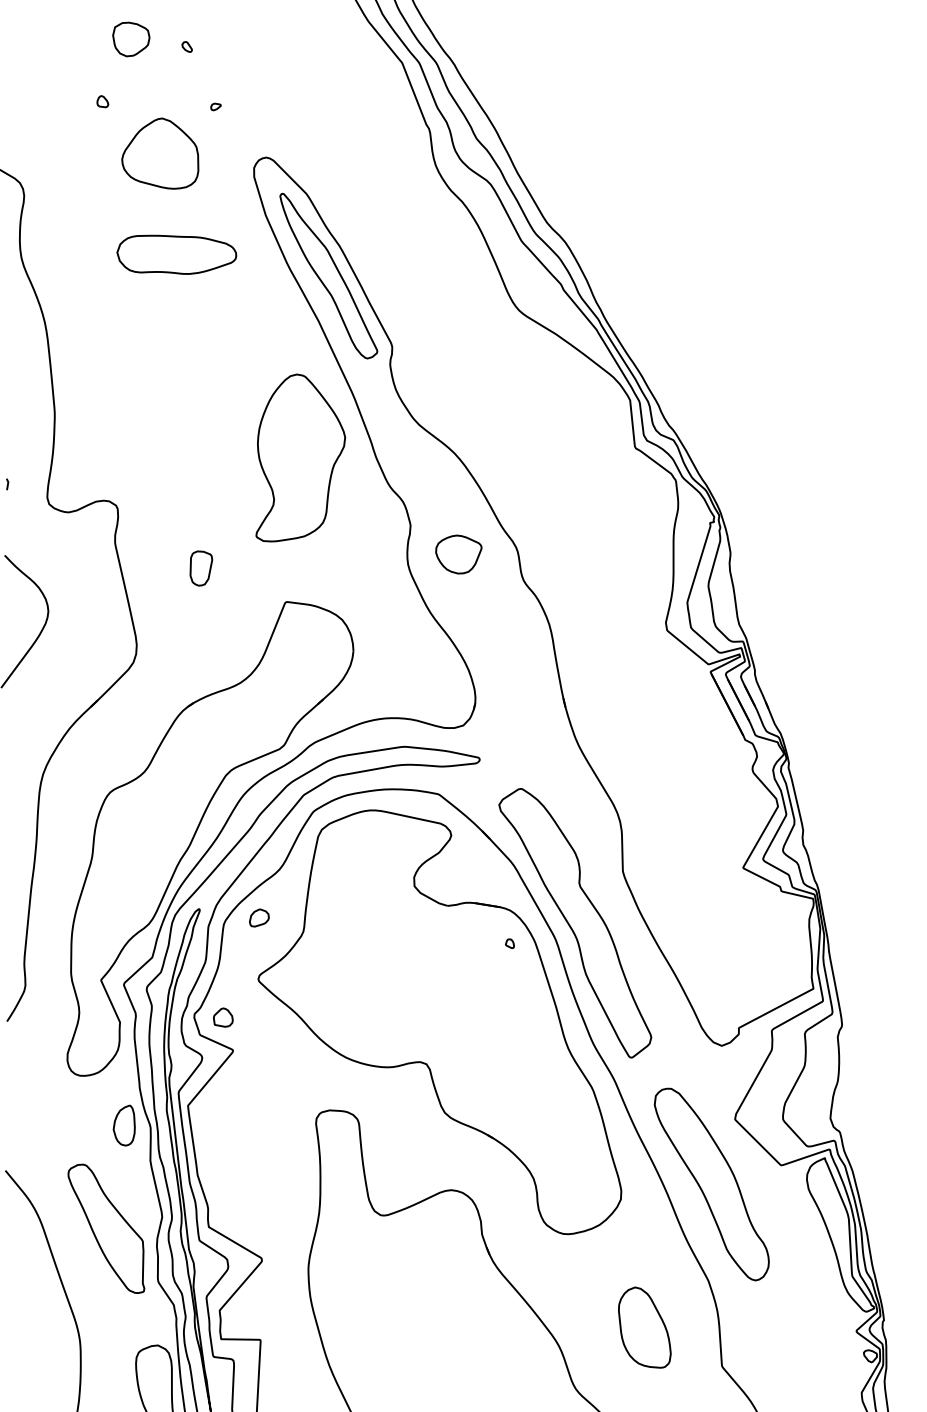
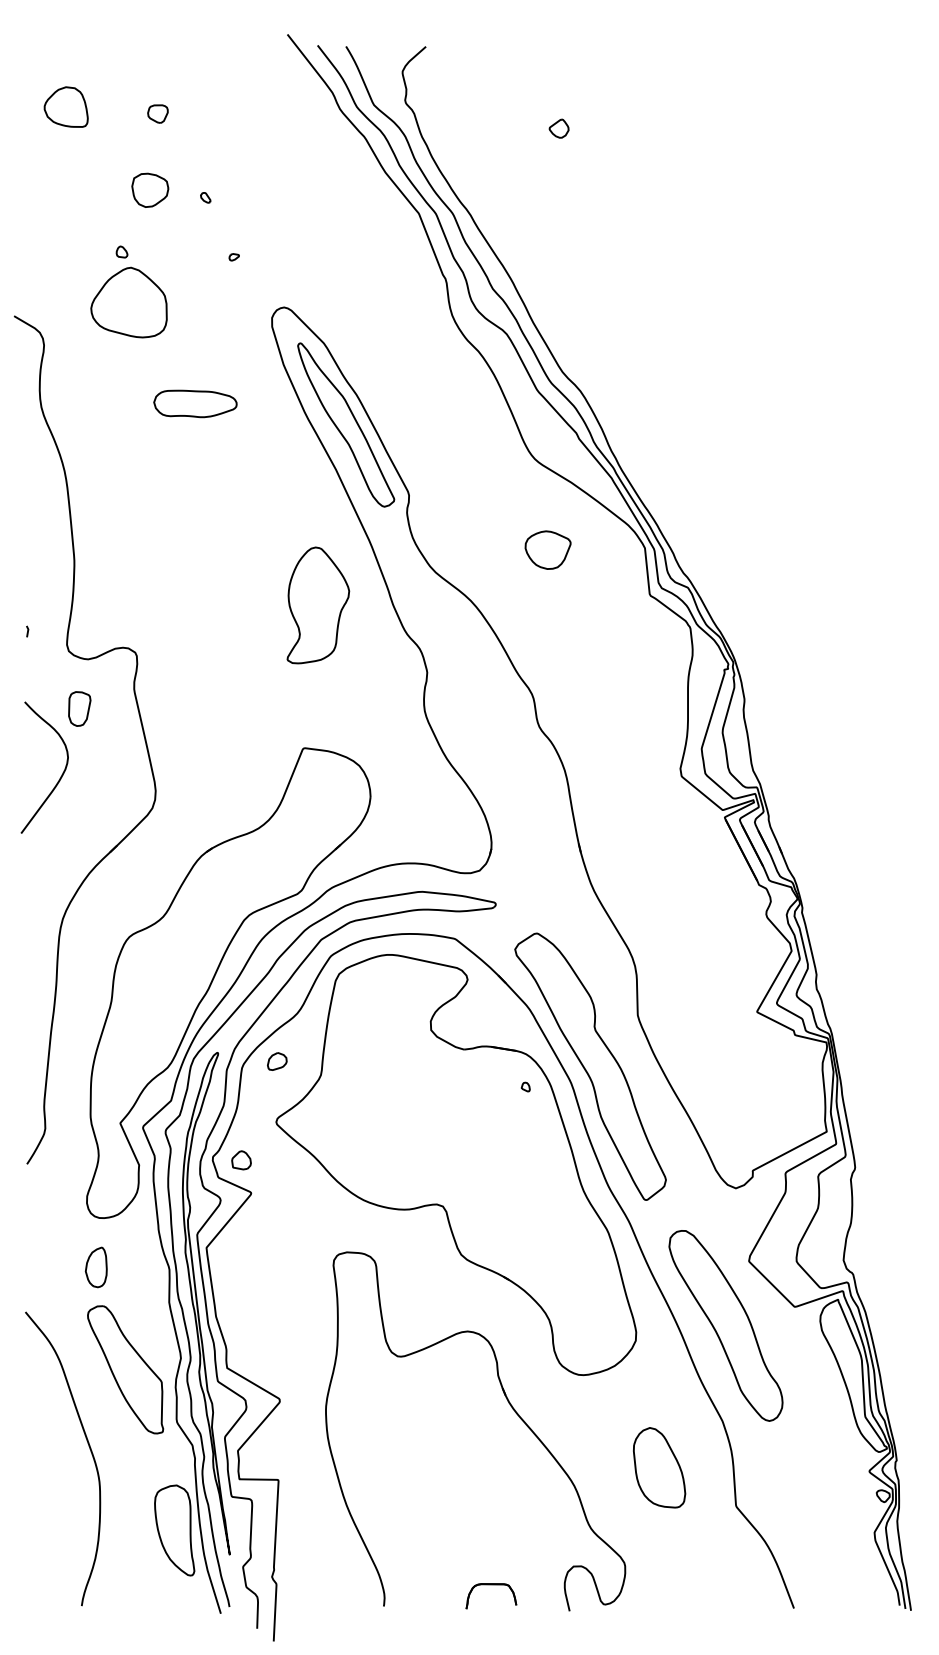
part: (159, 153) -> (128, 302), moved
part: (176, 254) -> (195, 403), size x0.7
part: (300, 458) -> (318, 605), size x0.7
part: (458, 553) -> (547, 549), moved
part: (201, 568) -> (79, 708), moved
part: (123, 1125) -> (95, 1267), moved

